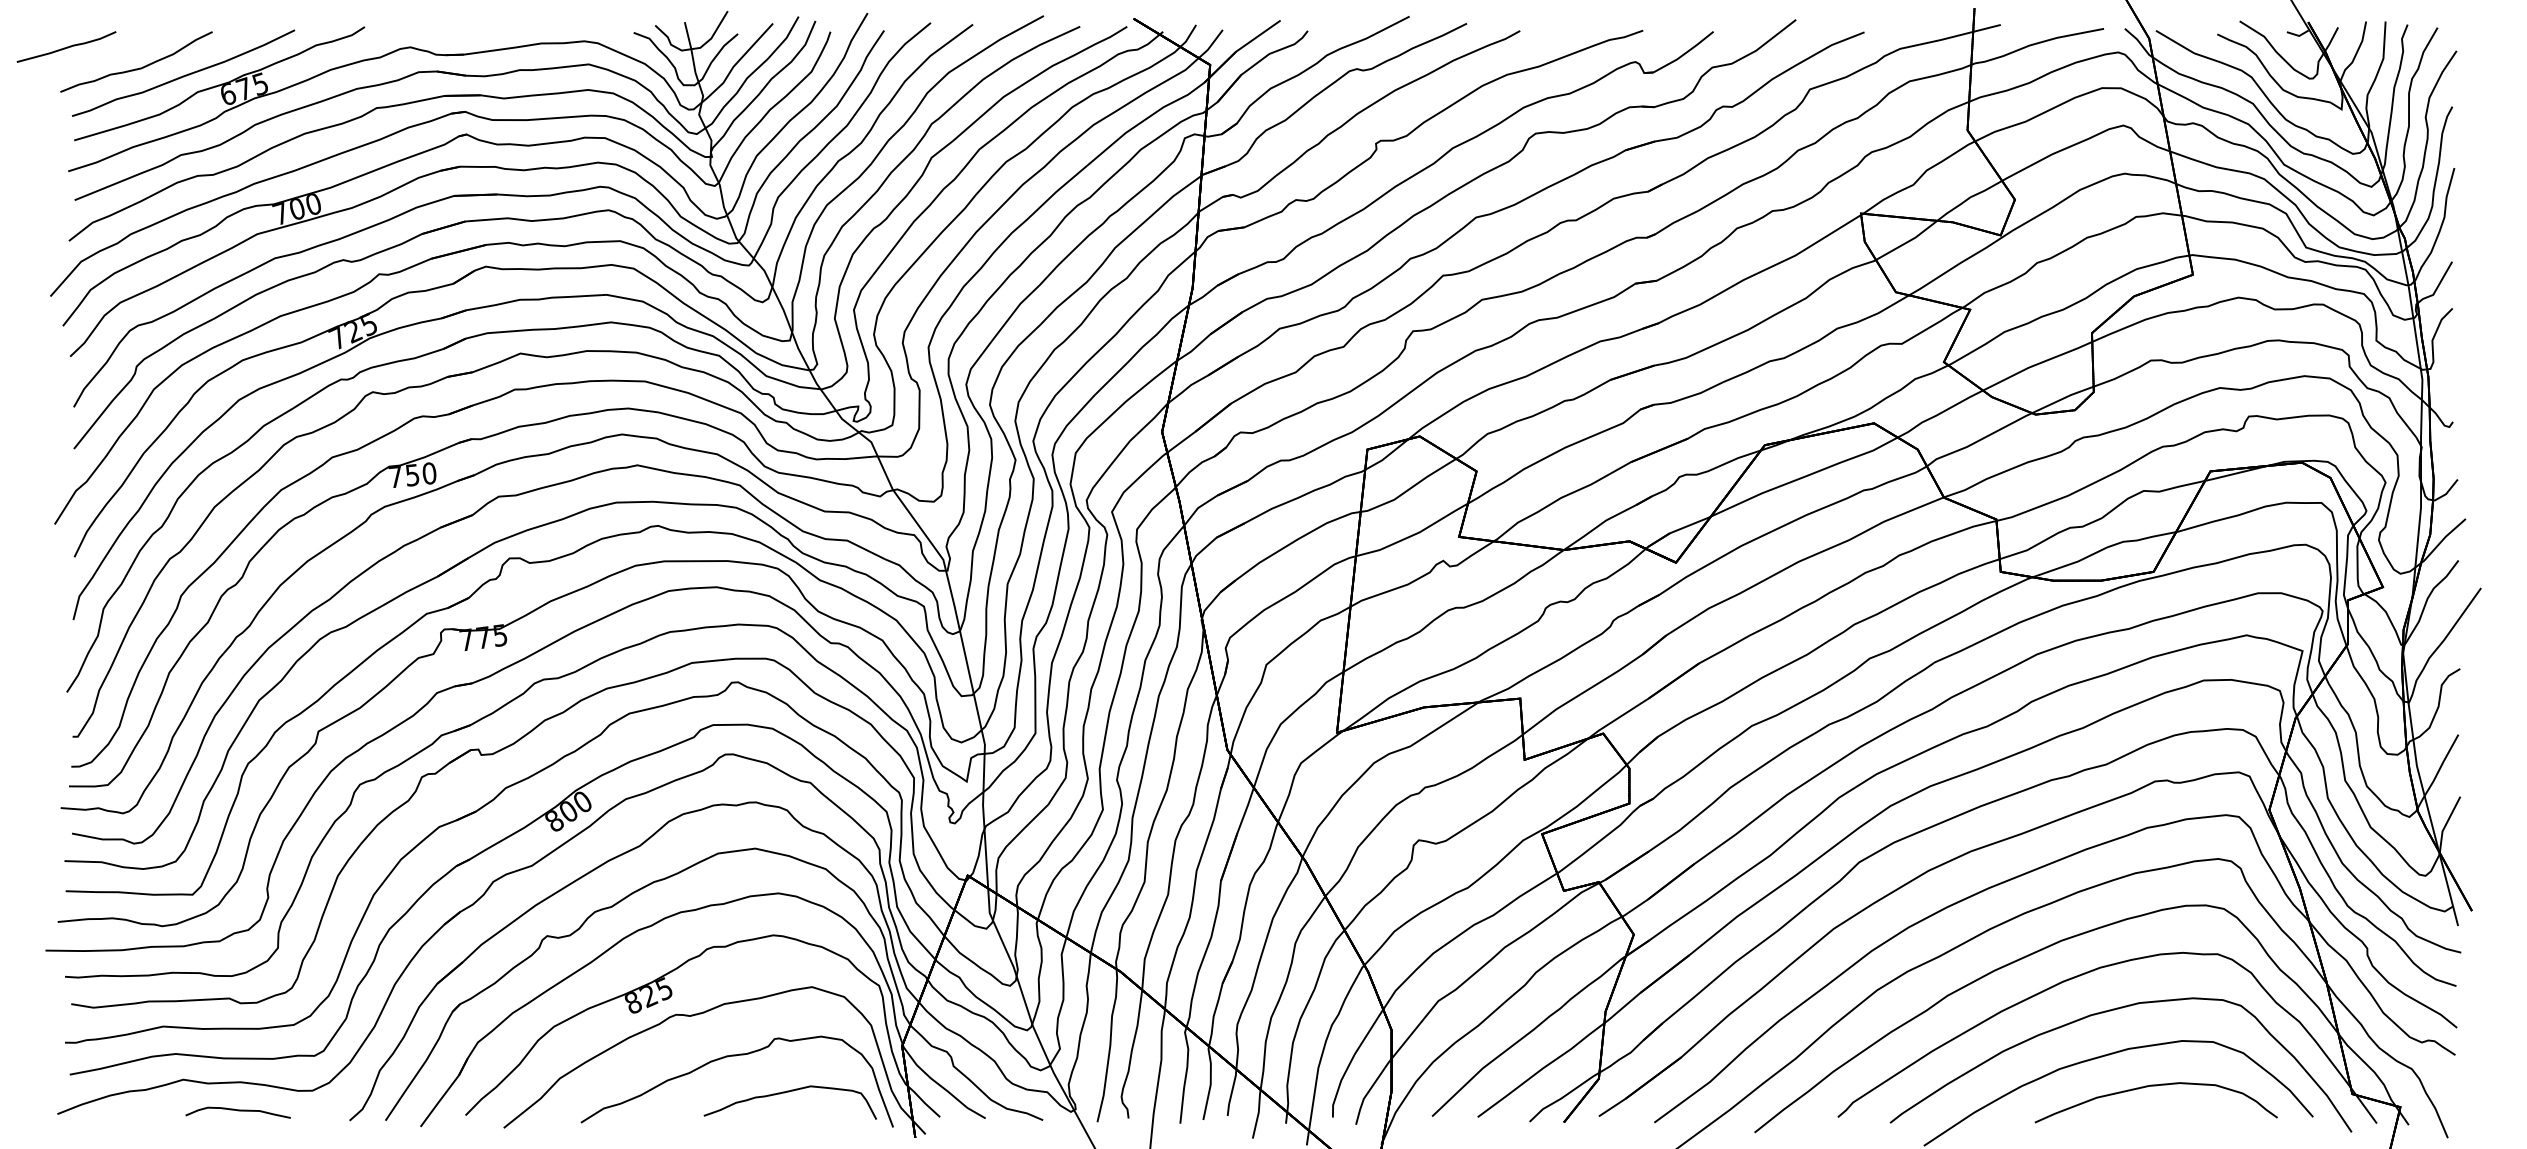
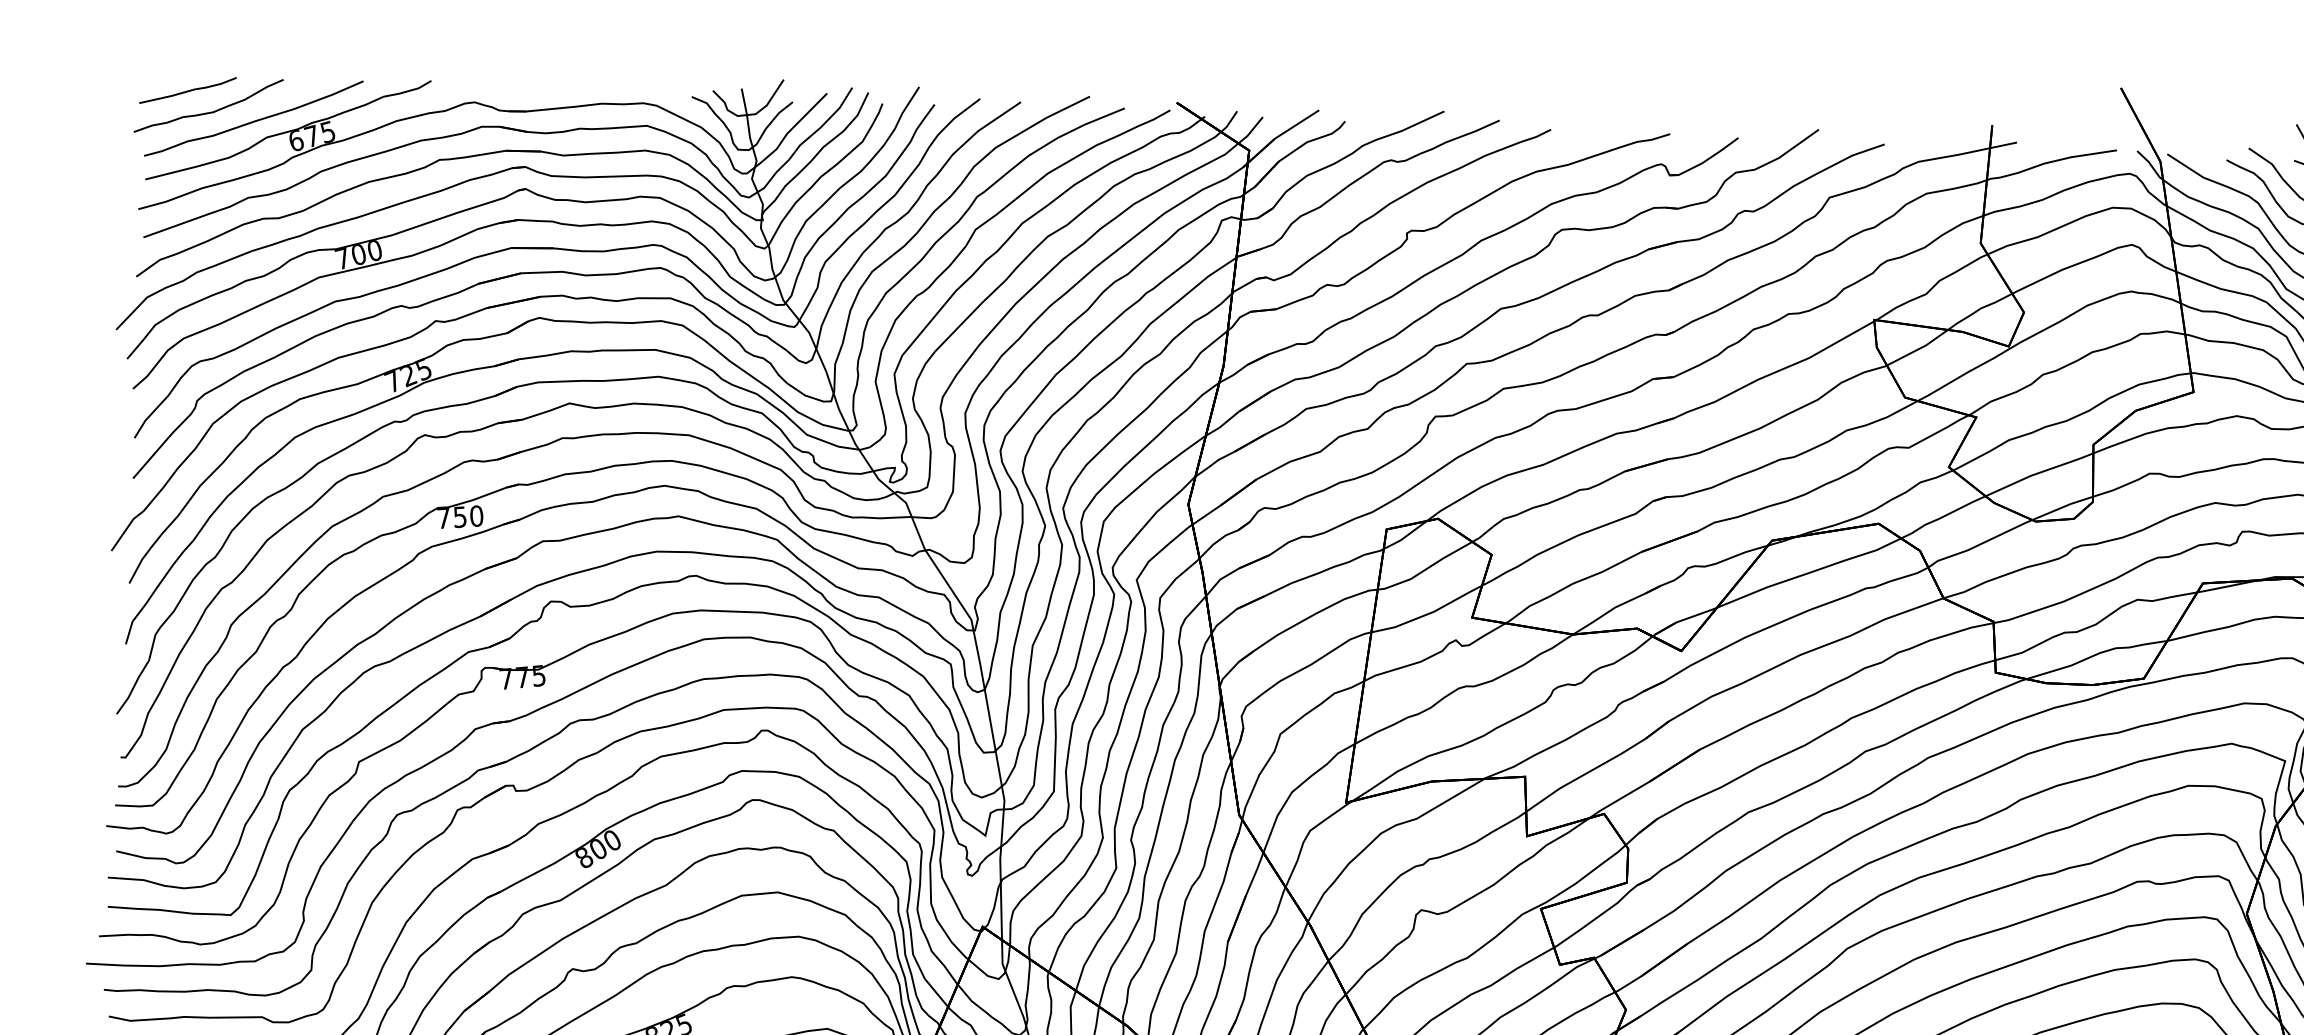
curve: (66, 46) -> (188, 90), moved

